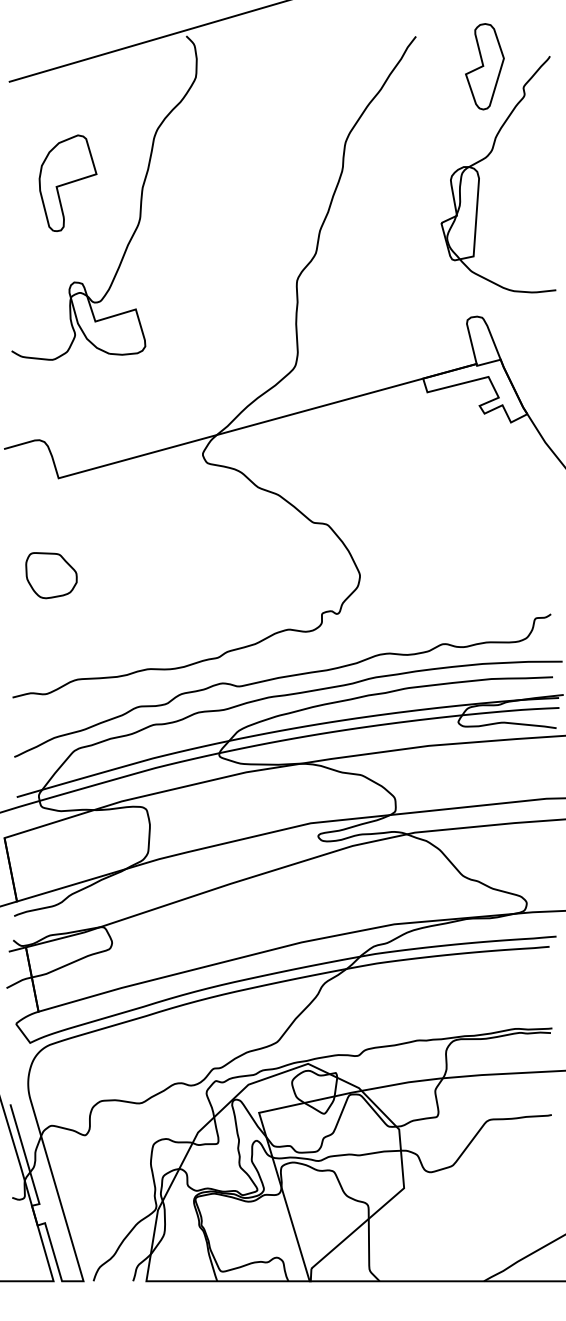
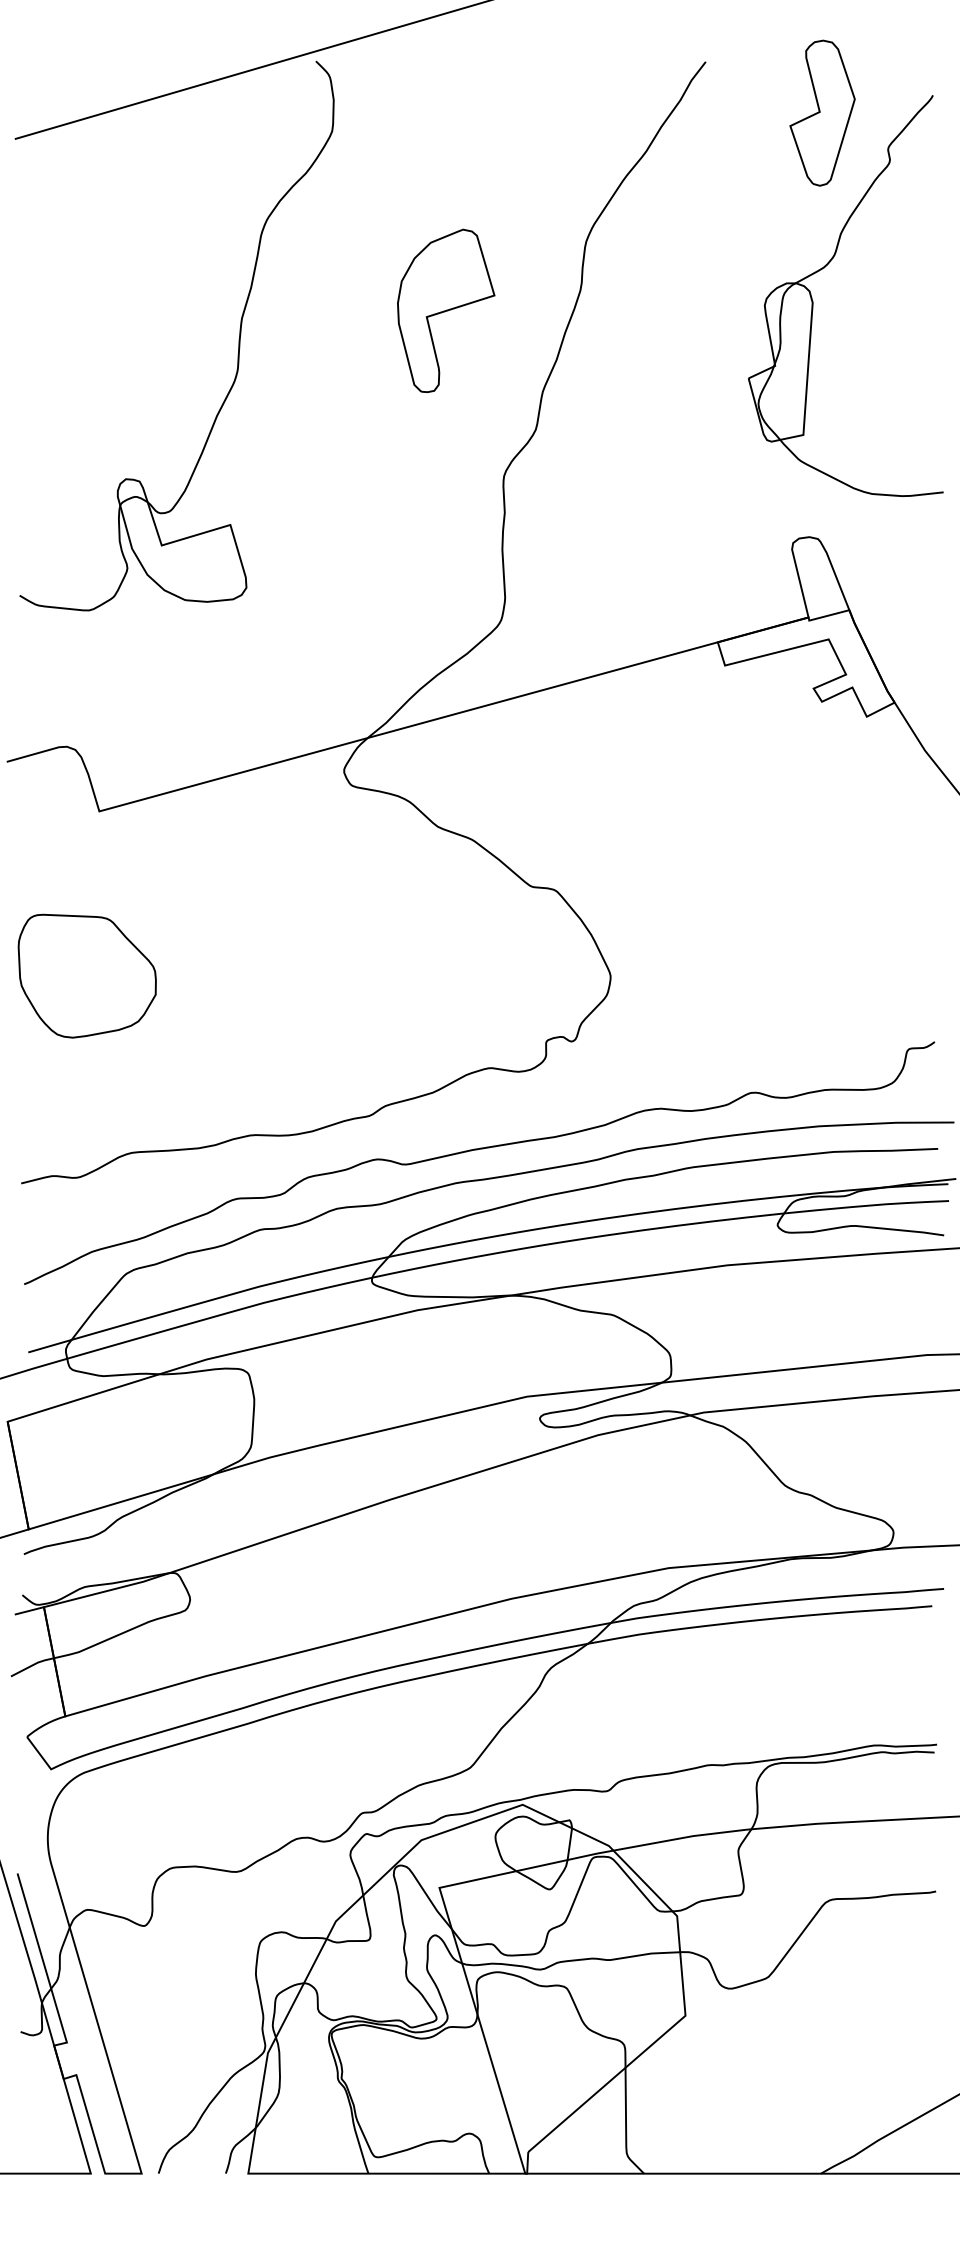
part: (67, 182) -> (445, 309), moved
part: (51, 575) -> (87, 976), size x1.6

